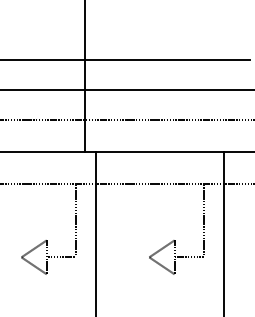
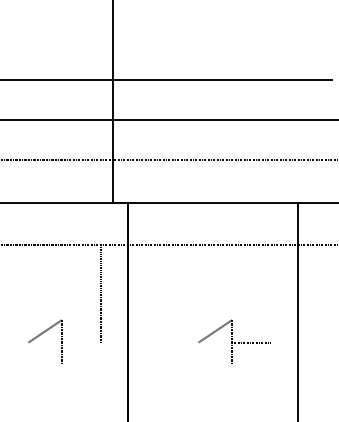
line: (203, 220) -> (270, 293), removed
line: (60, 257) -> (80, 342), removed
line: (33, 265) -> (44, 353), removed
line: (161, 265) -> (214, 353), removed

